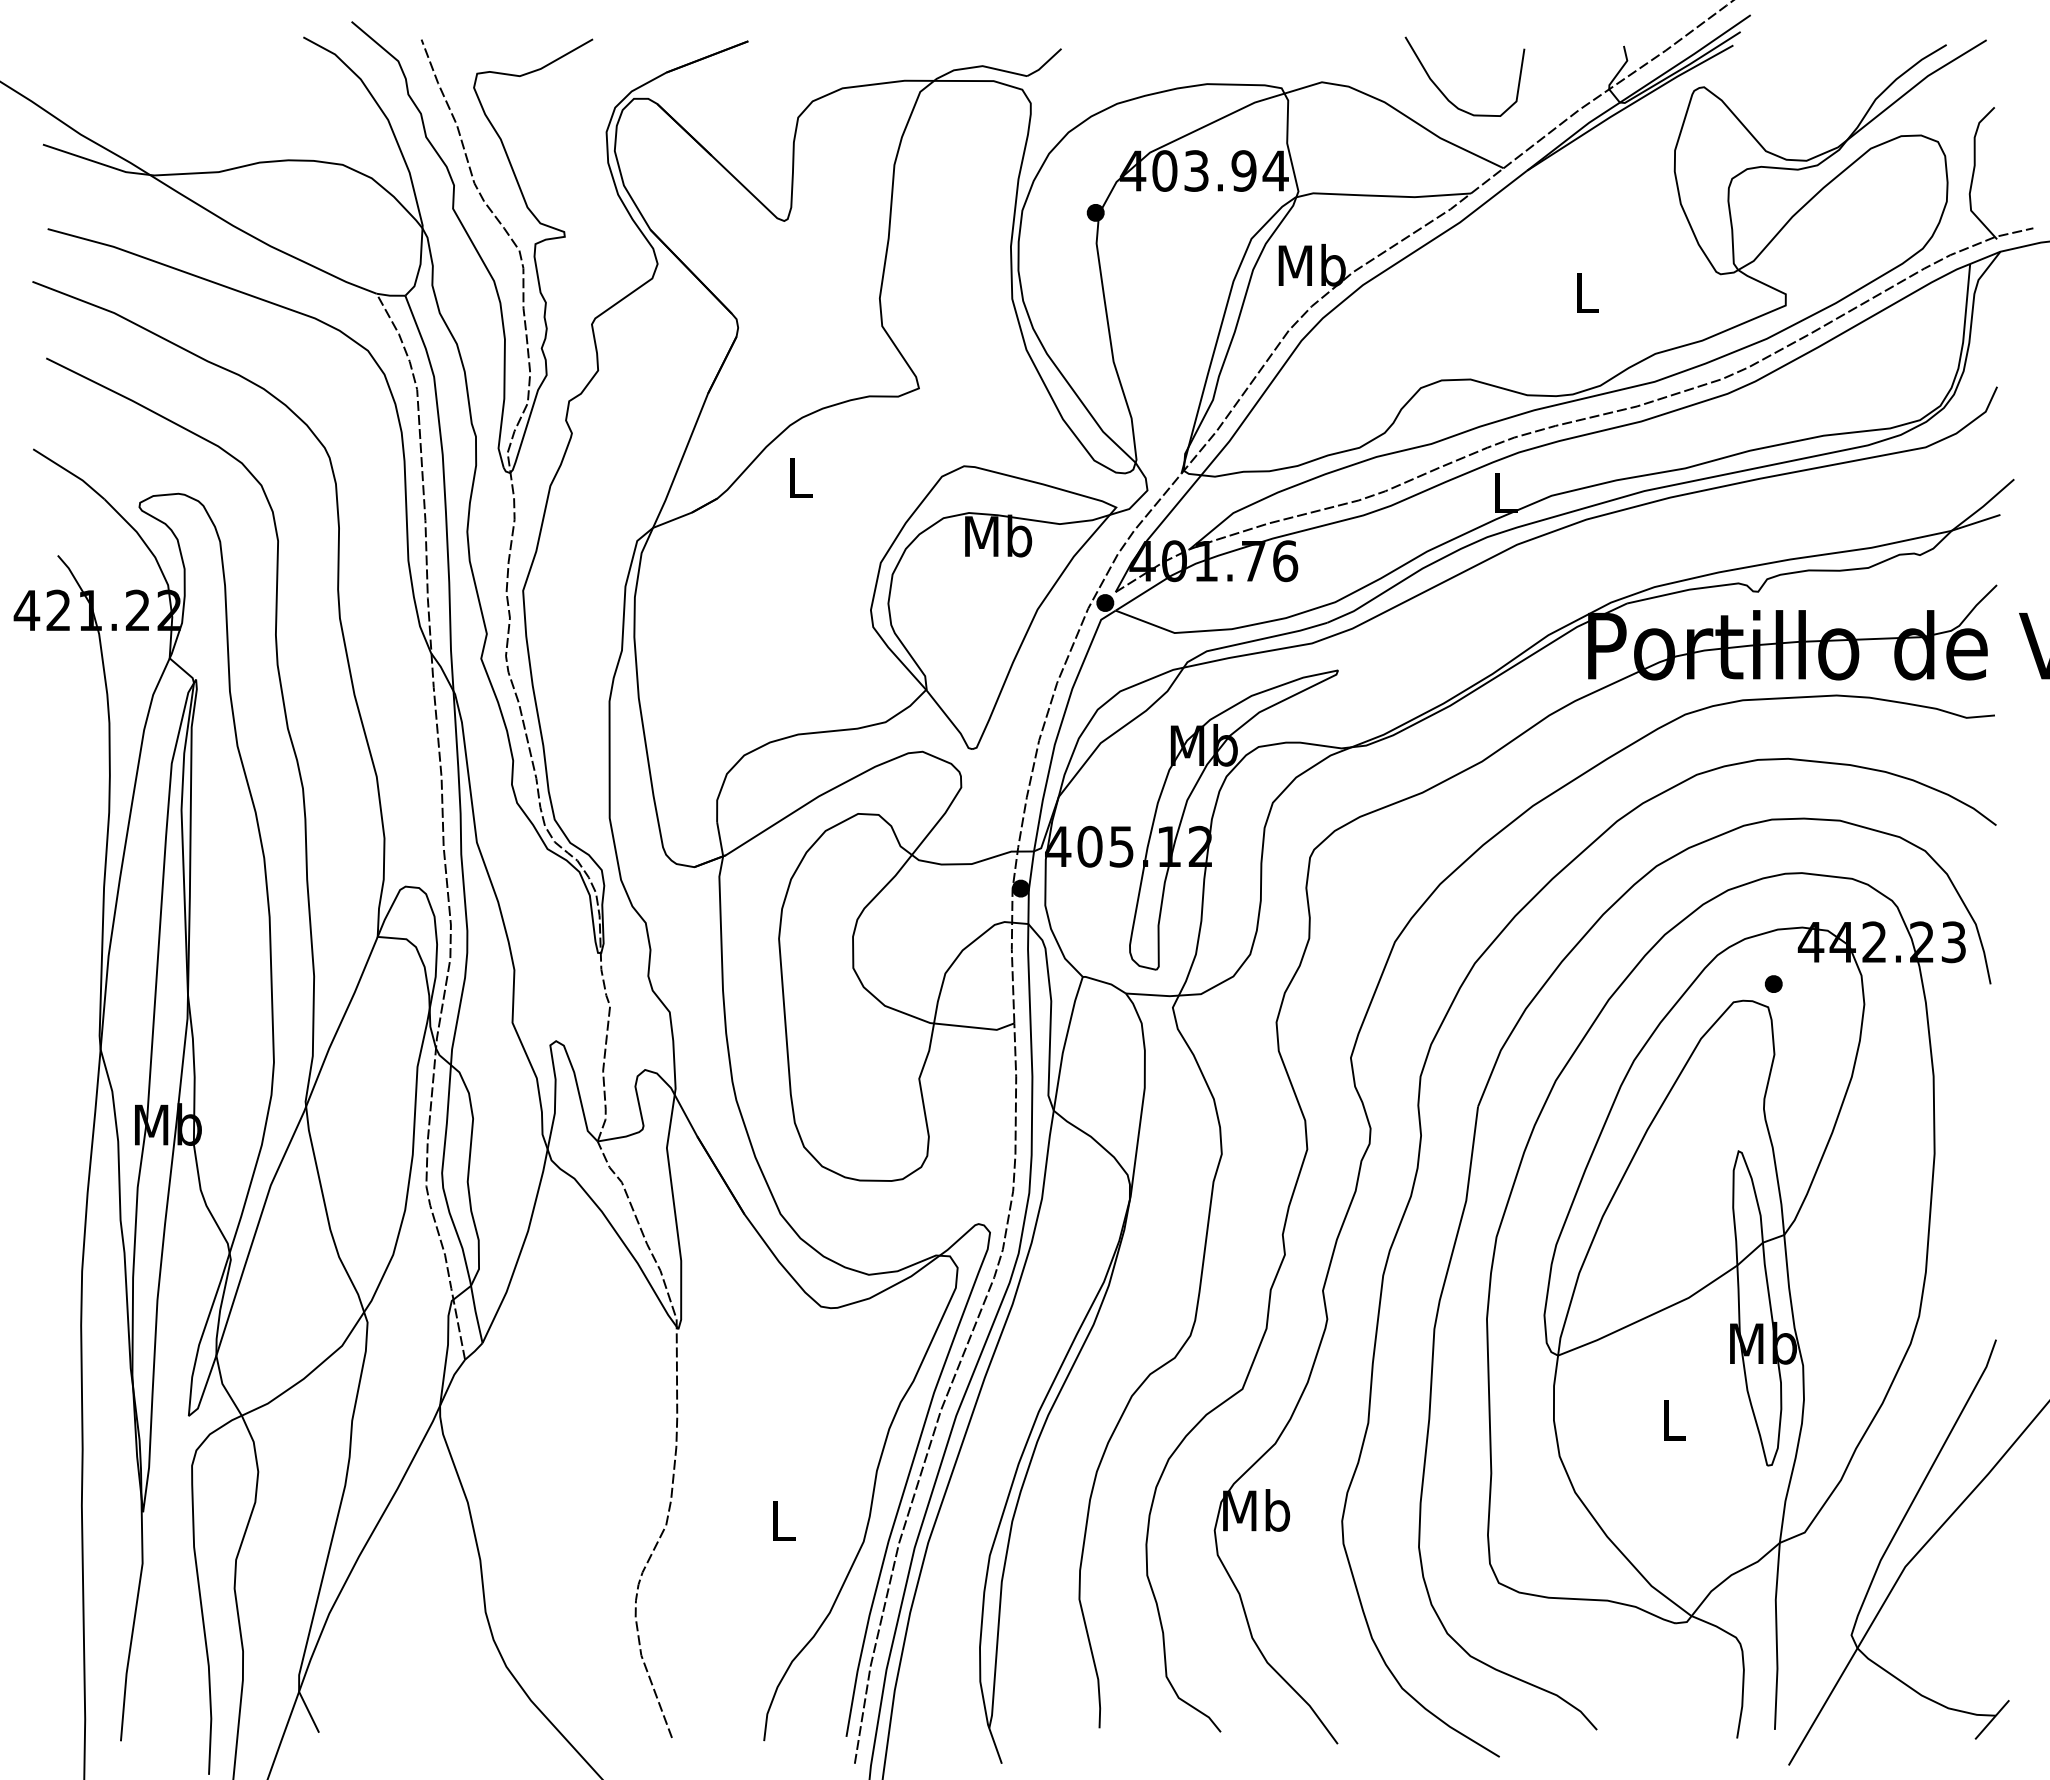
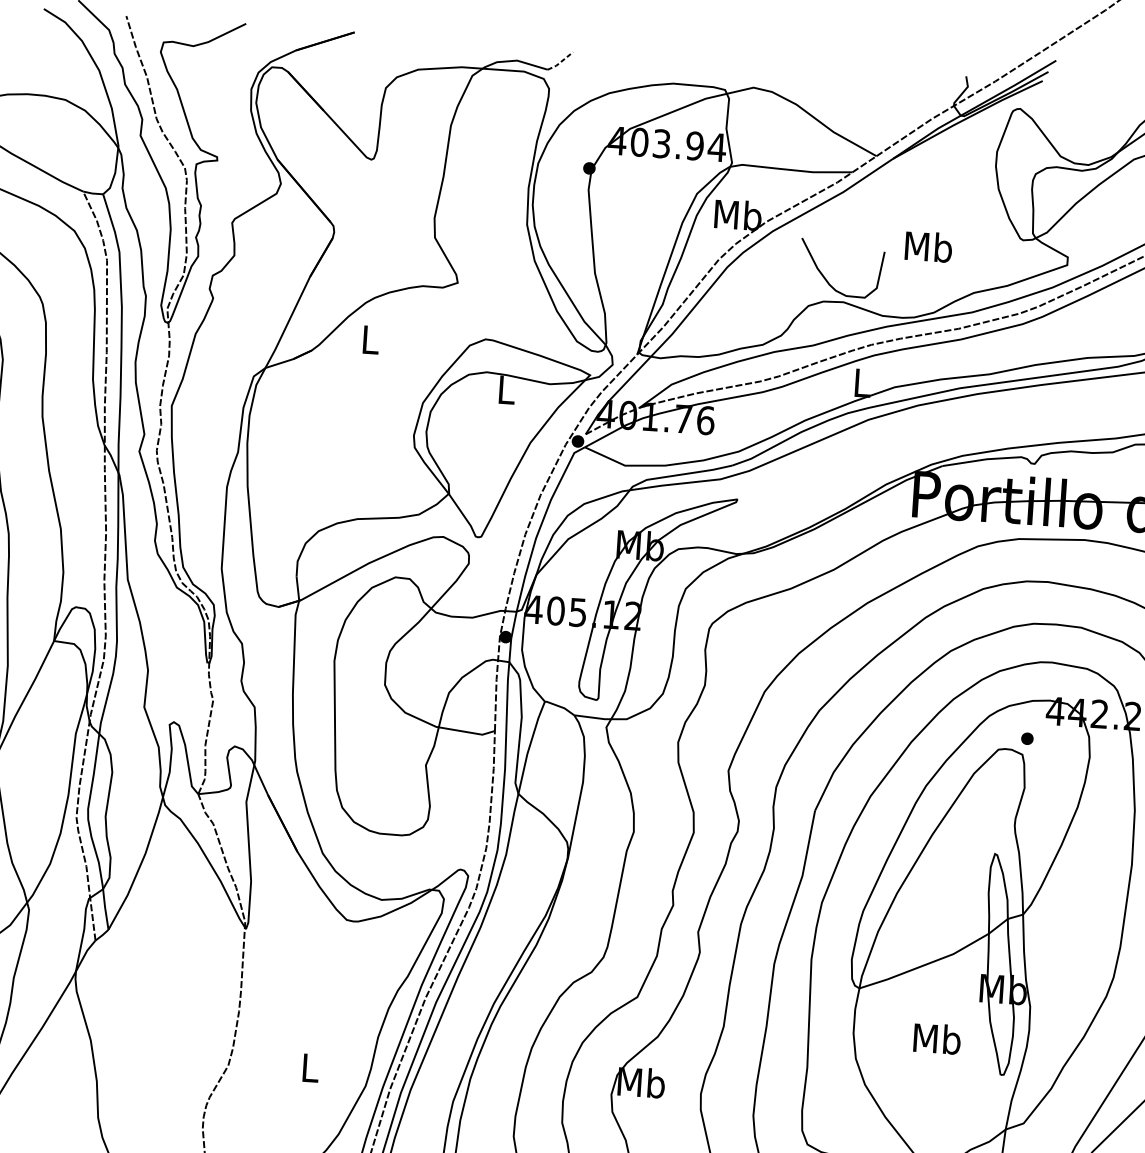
line: (1044, 64) -> (560, 62), solid -> dashed
curve: (1442, 91) -> (825, 277), moved
text: (1586, 292) -> (928, 246), L -> Mb
text: (998, 535) -> (506, 389), Mb -> L
text: (1673, 1419) -> (937, 1038), L -> Mb

